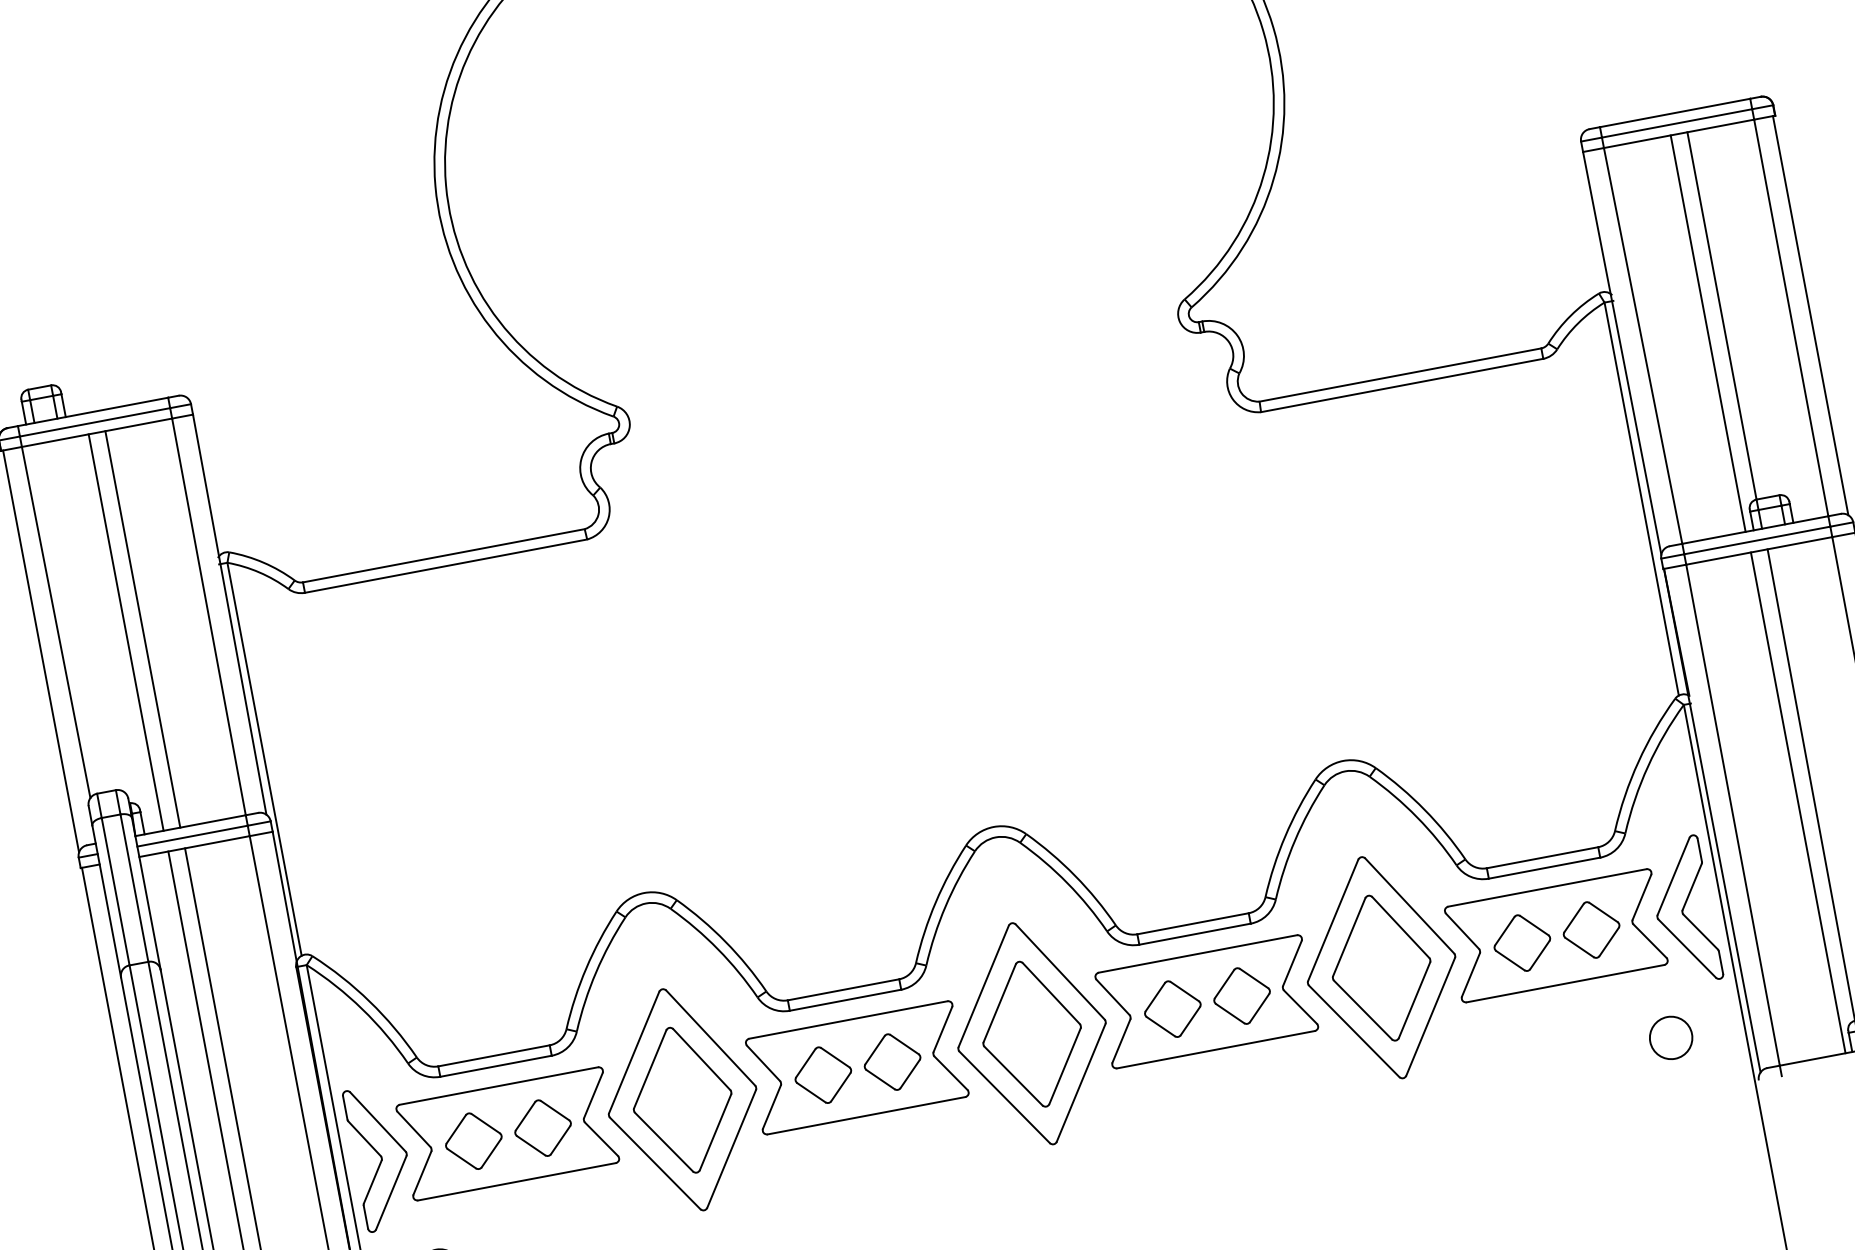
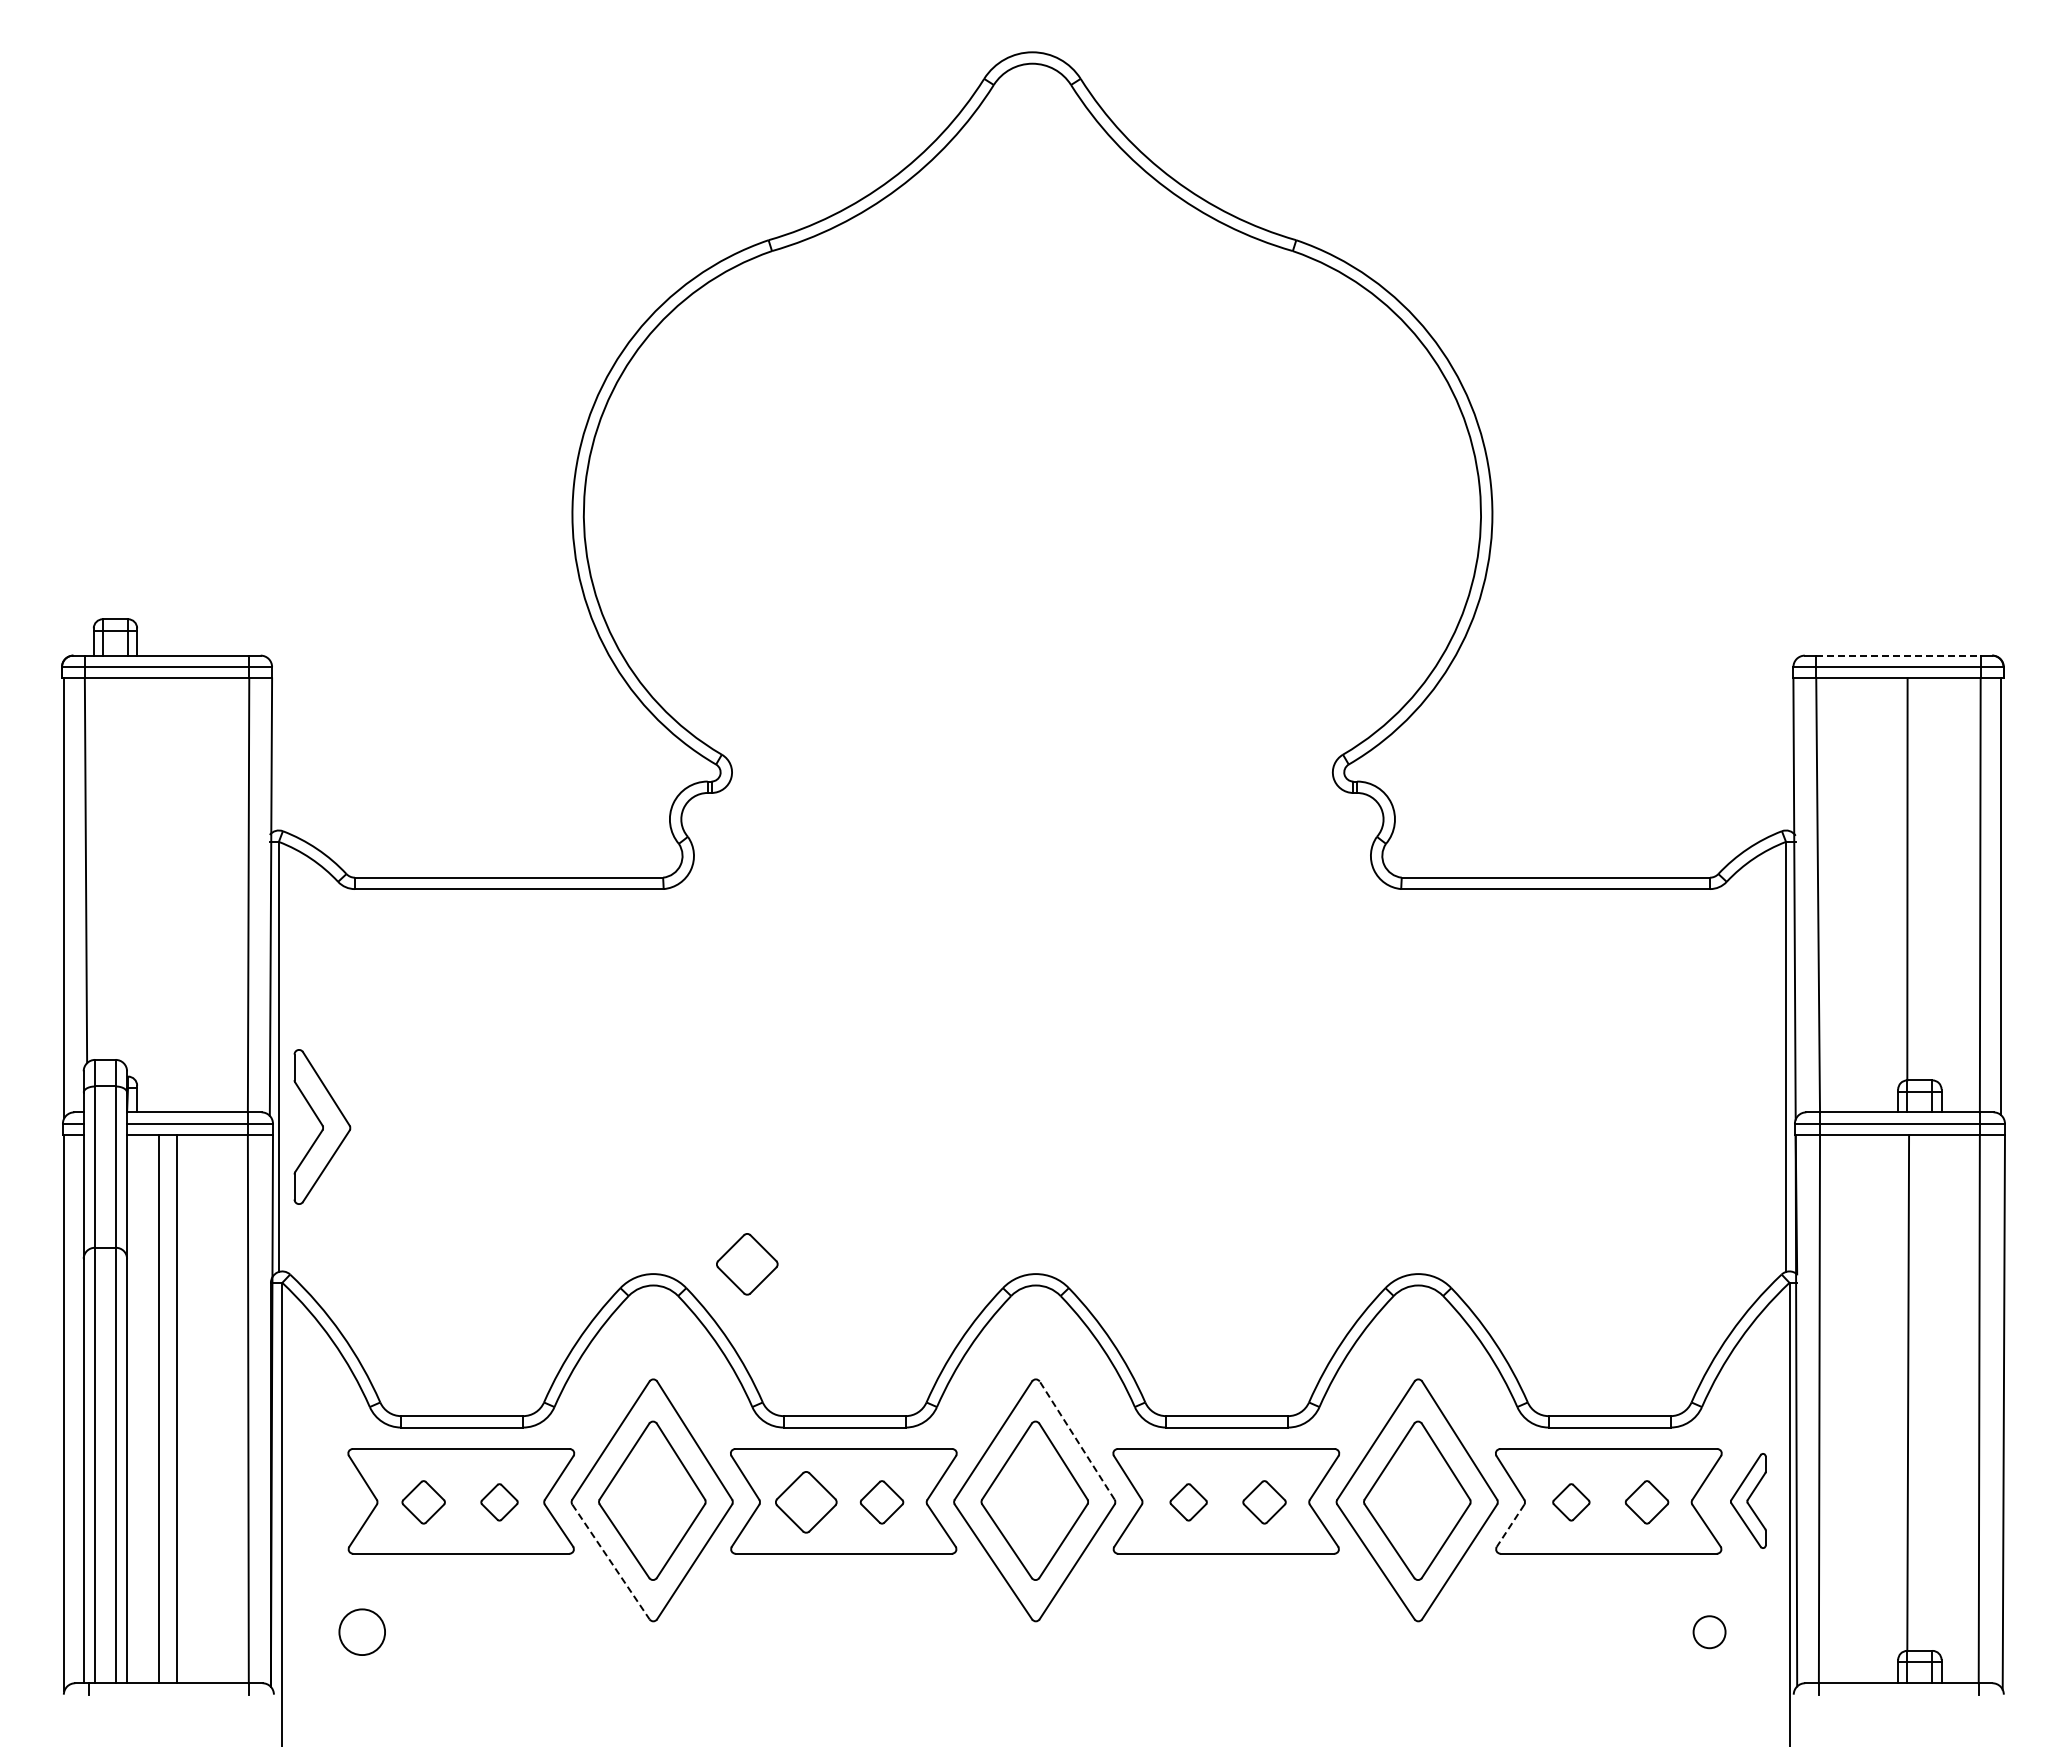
line: (1675, 112) -> (1898, 655), solid -> dashed
line: (1708, 333) -> (1889, 895), removed
line: (143, 629) -> (176, 895), removed
line: (125, 632) -> (157, 895), removed
line: (1798, 803) -> (1890, 1409), removed
part: (728, 868) -> (747, 1264), added
part: (1683, 910) -> (1748, 1500), size x0.6
part: (1591, 930) -> (1646, 1502), size x0.7
part: (1522, 943) -> (1571, 1502), size x0.6
line: (1060, 971) -> (1077, 1440), solid -> dashed
line: (1470, 975) -> (1510, 1526), solid -> dashed
part: (1242, 996) -> (1264, 1502), size x0.7
part: (1172, 1009) -> (1188, 1502), size x0.6
circle: (1671, 1038) -> (1709, 1632), size x0.7
part: (892, 1062) -> (881, 1502), size x0.7
part: (543, 1128) -> (499, 1502), size x0.6
part: (473, 1141) -> (423, 1502), size x0.7
part: (380, 1157) -> (322, 1126), moved
line: (655, 1163) -> (611, 1562), solid -> dashed

